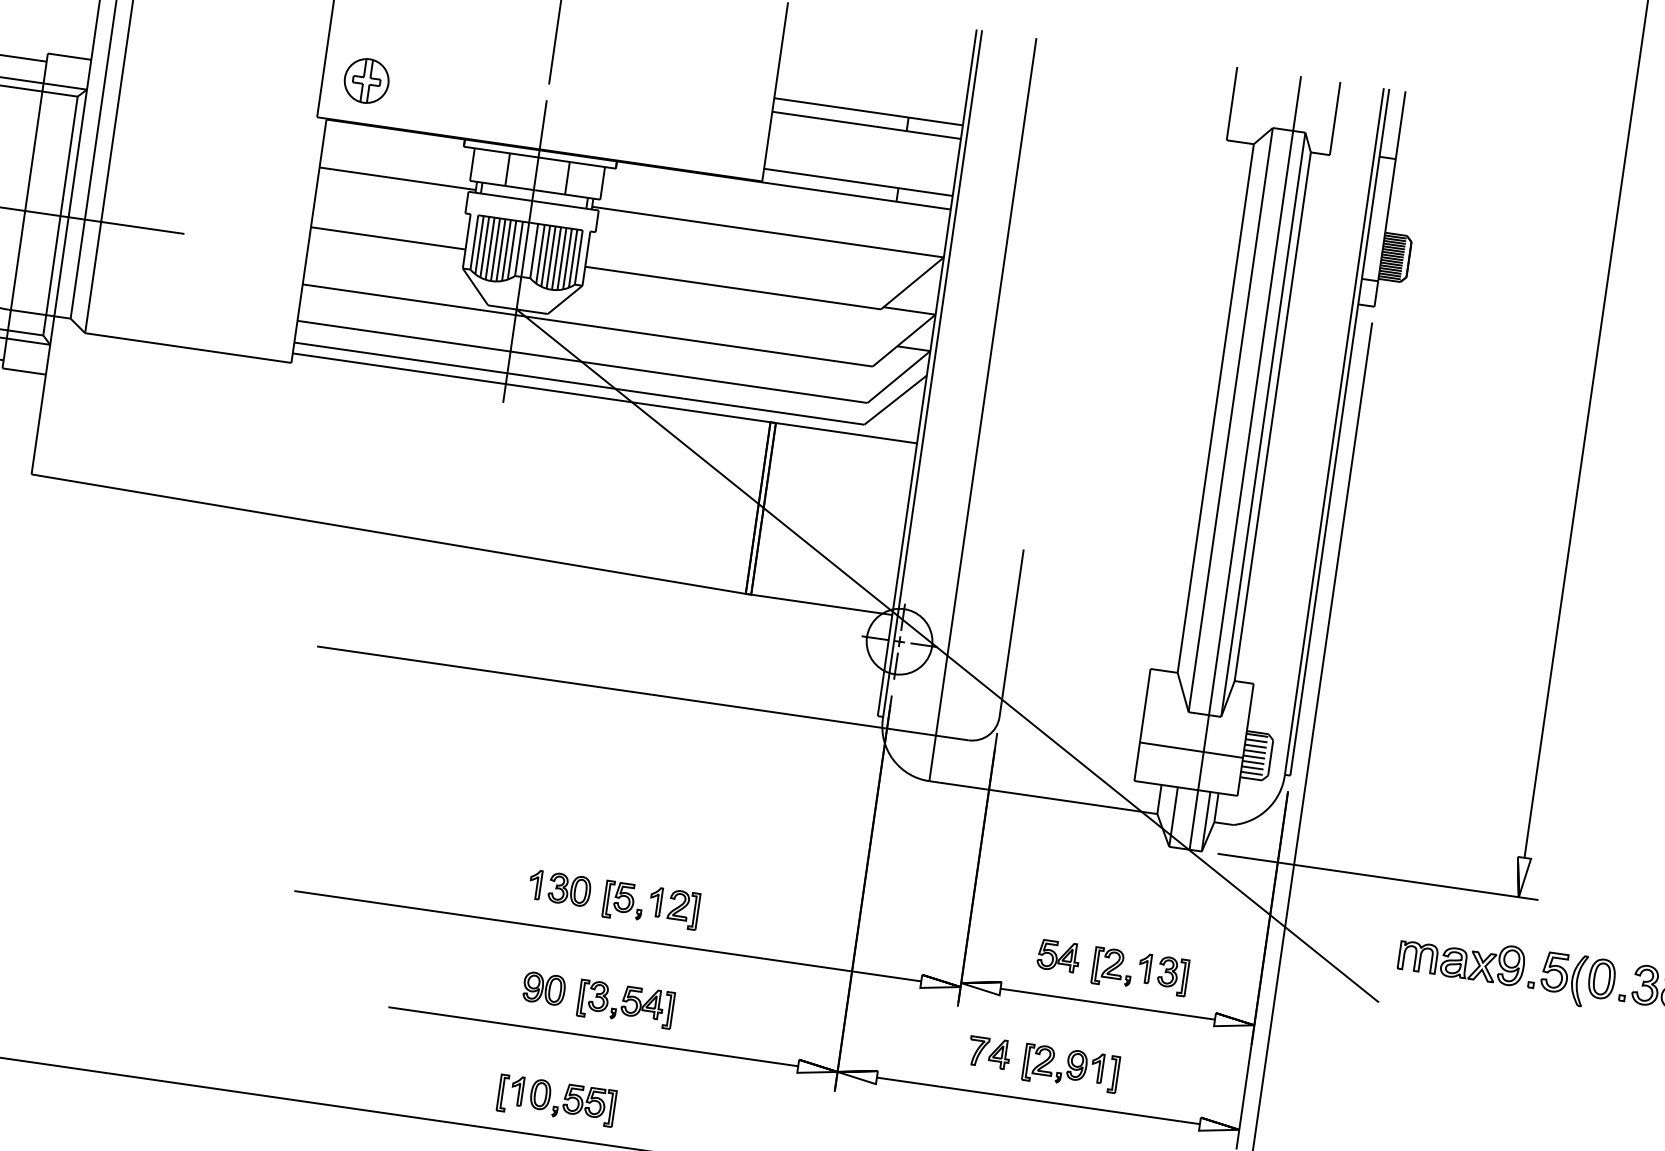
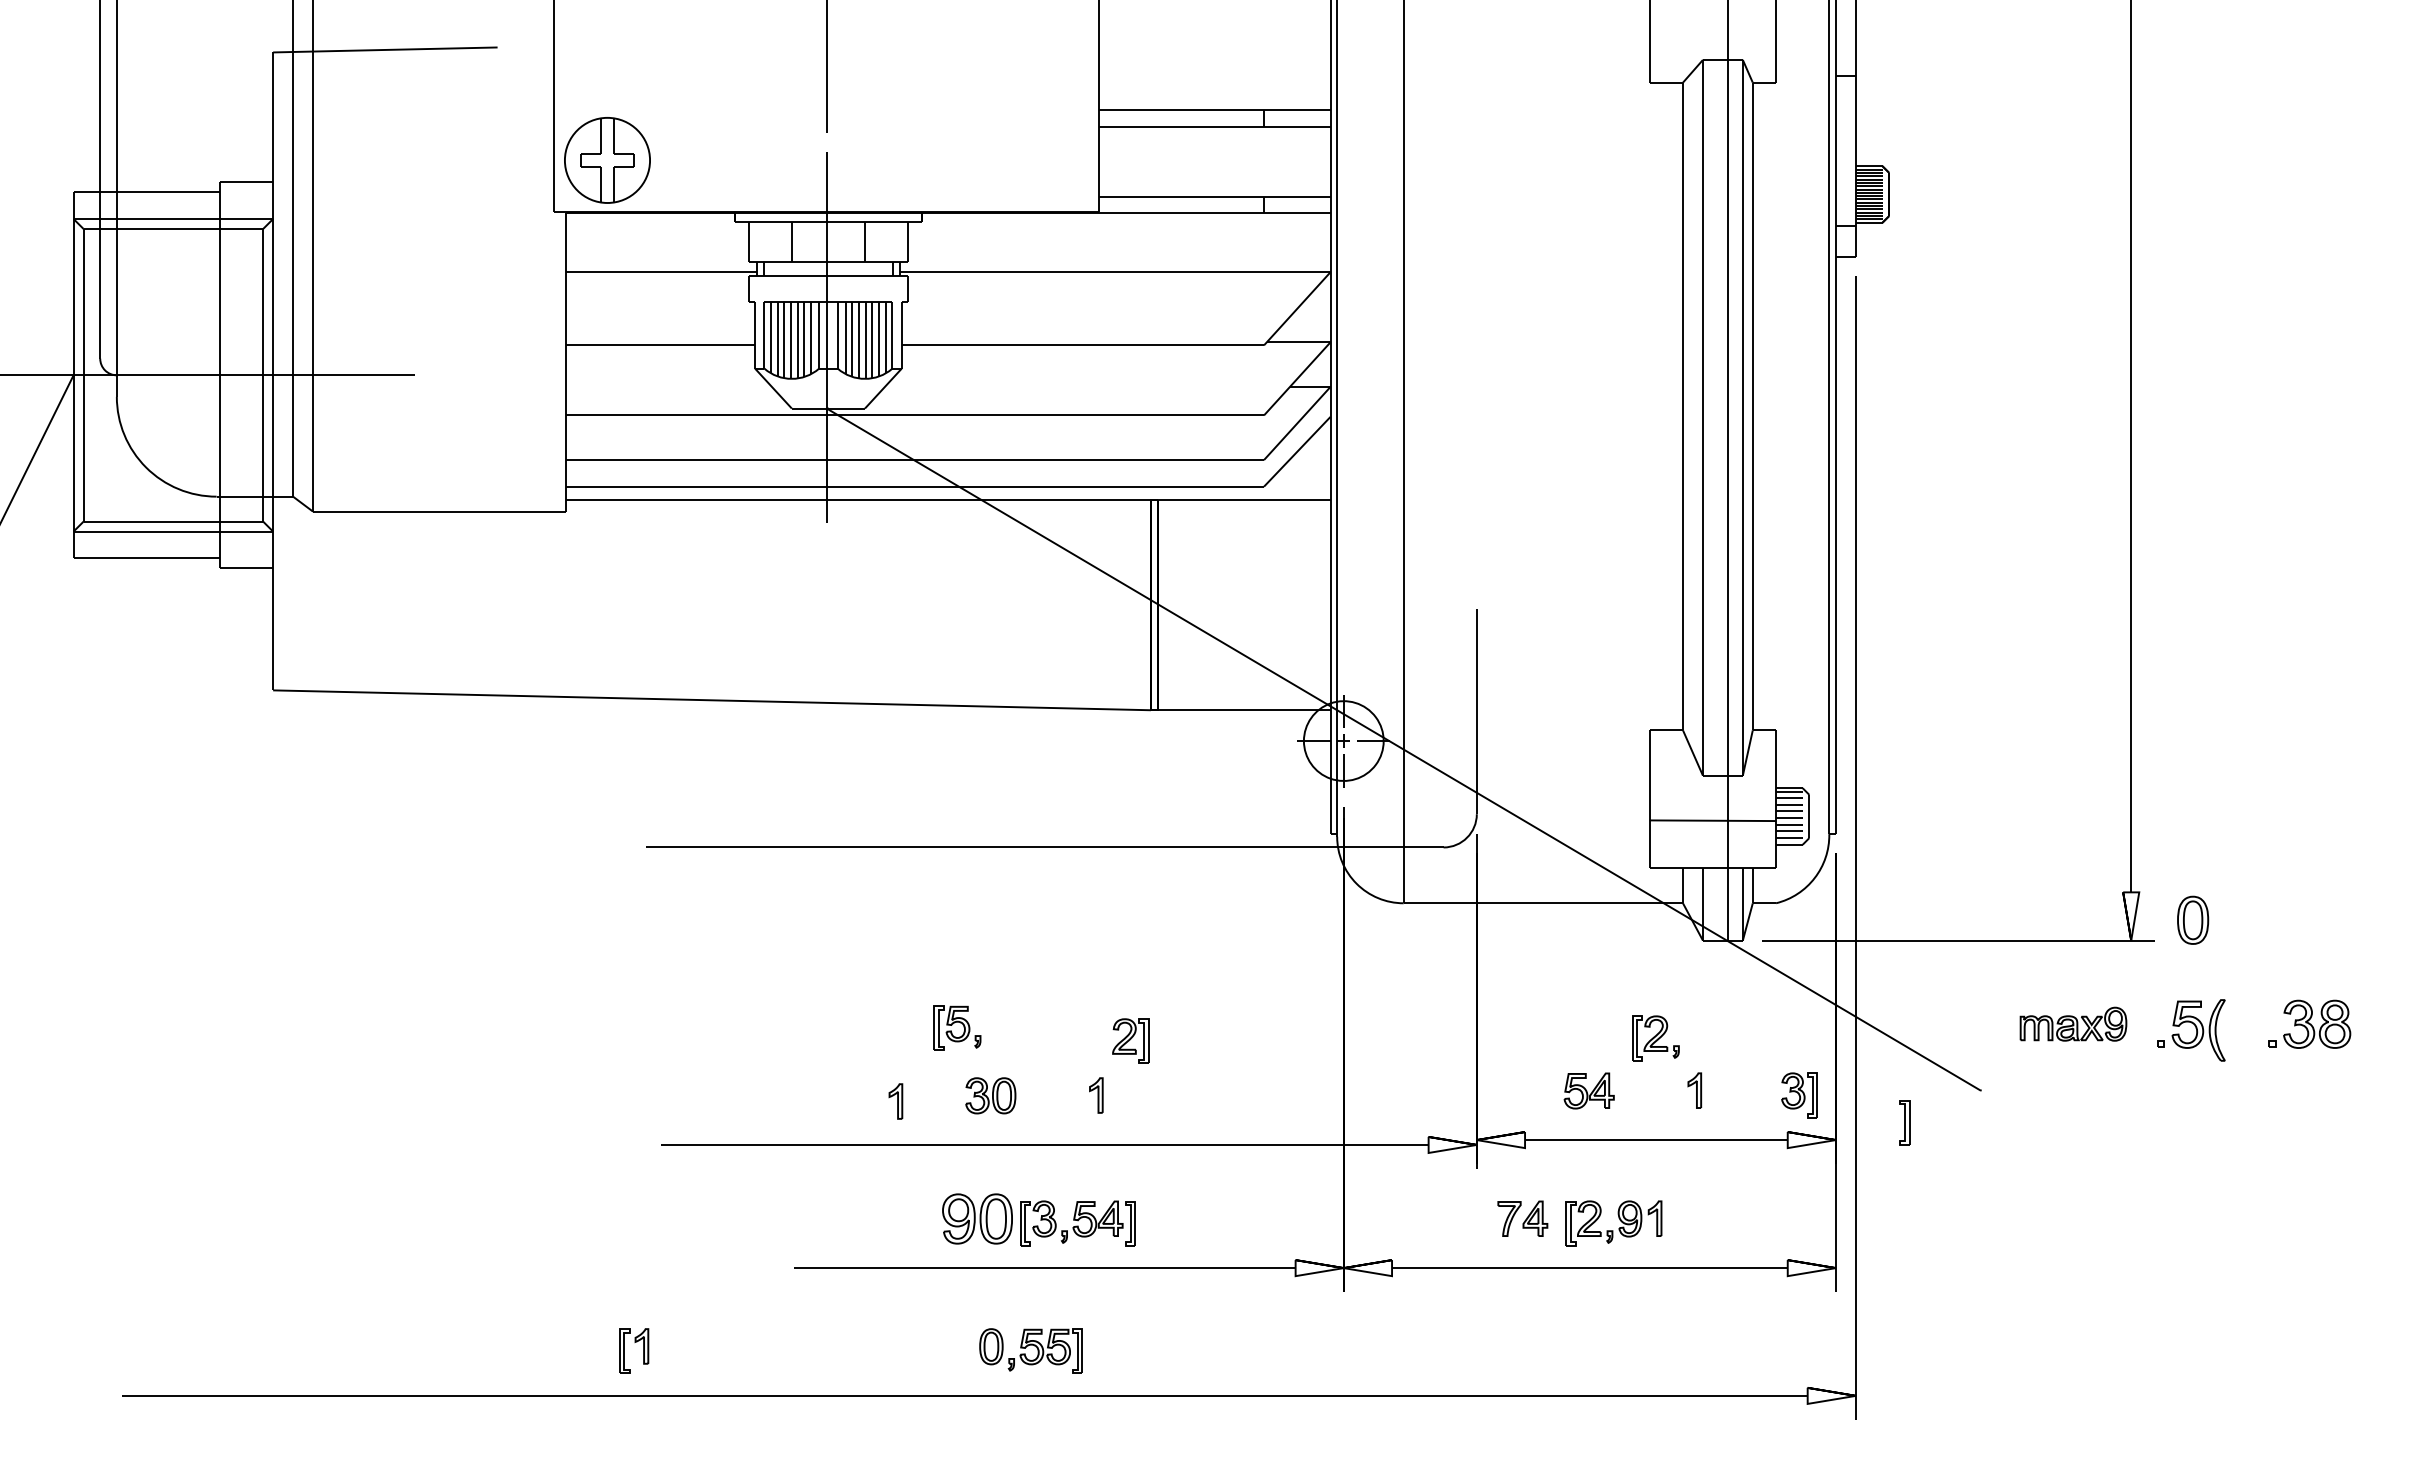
part: (366, 80) -> (606, 159), size x1.6
part: (535, 884) -> (895, 1101), moved
part: (623, 900) -> (957, 1027), moved
part: (683, 909) -> (1130, 1040), moved
part: (1461, 958) -> (2073, 1023), size x0.7
part: (1112, 967) -> (1655, 1038), moved
part: (1172, 976) -> (1799, 1095), moved
part: (1602, 978) -> (2193, 919), moved
part: (543, 988) -> (976, 1218), size x1.4
part: (1113, 1074) -> (1904, 1122), moved
part: (511, 1086) -> (634, 1342), moved

